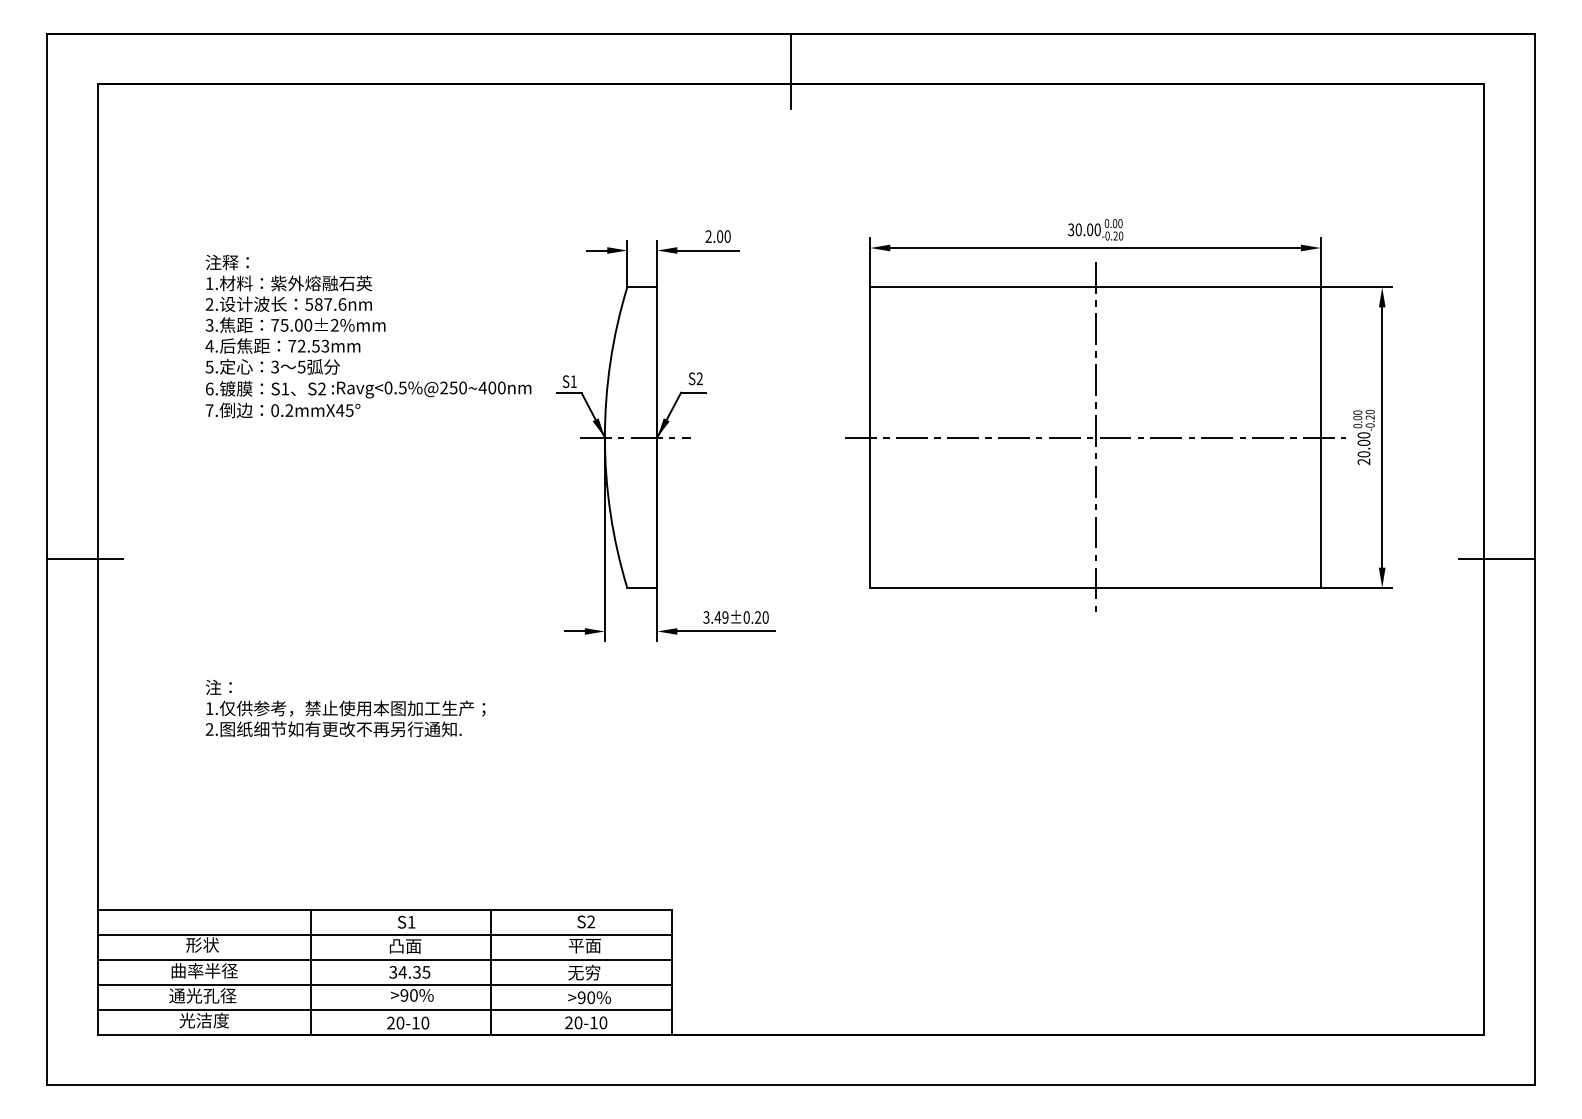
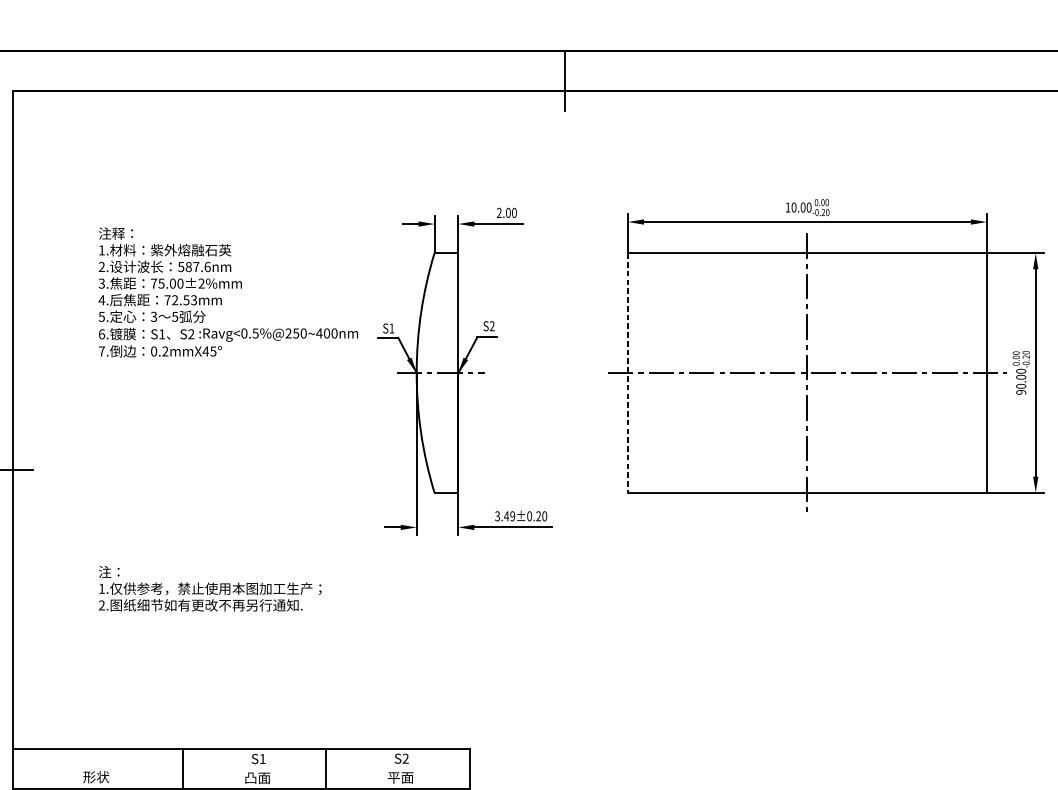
text: (1071, 229) -> (788, 207), 30.00 -> 10.00
line: (870, 438) -> (628, 373), solid -> dashed
text: (1364, 461) -> (1021, 392), 20.00 -> 90.00
line: (384, 935) -> (241, 769), removed

